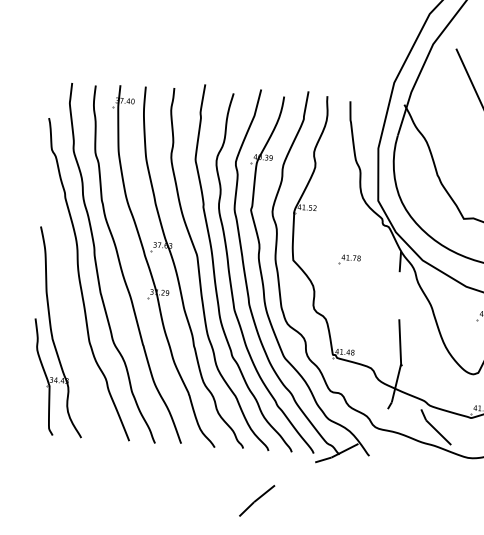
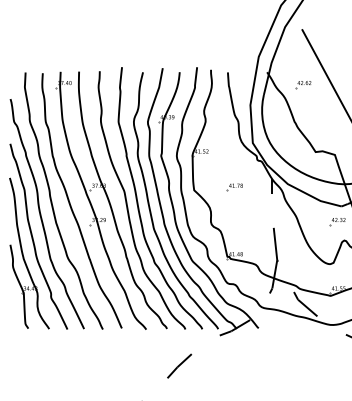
part: (453, 126) -> (303, 85), added
curve: (67, 310) -> (33, 237), added

